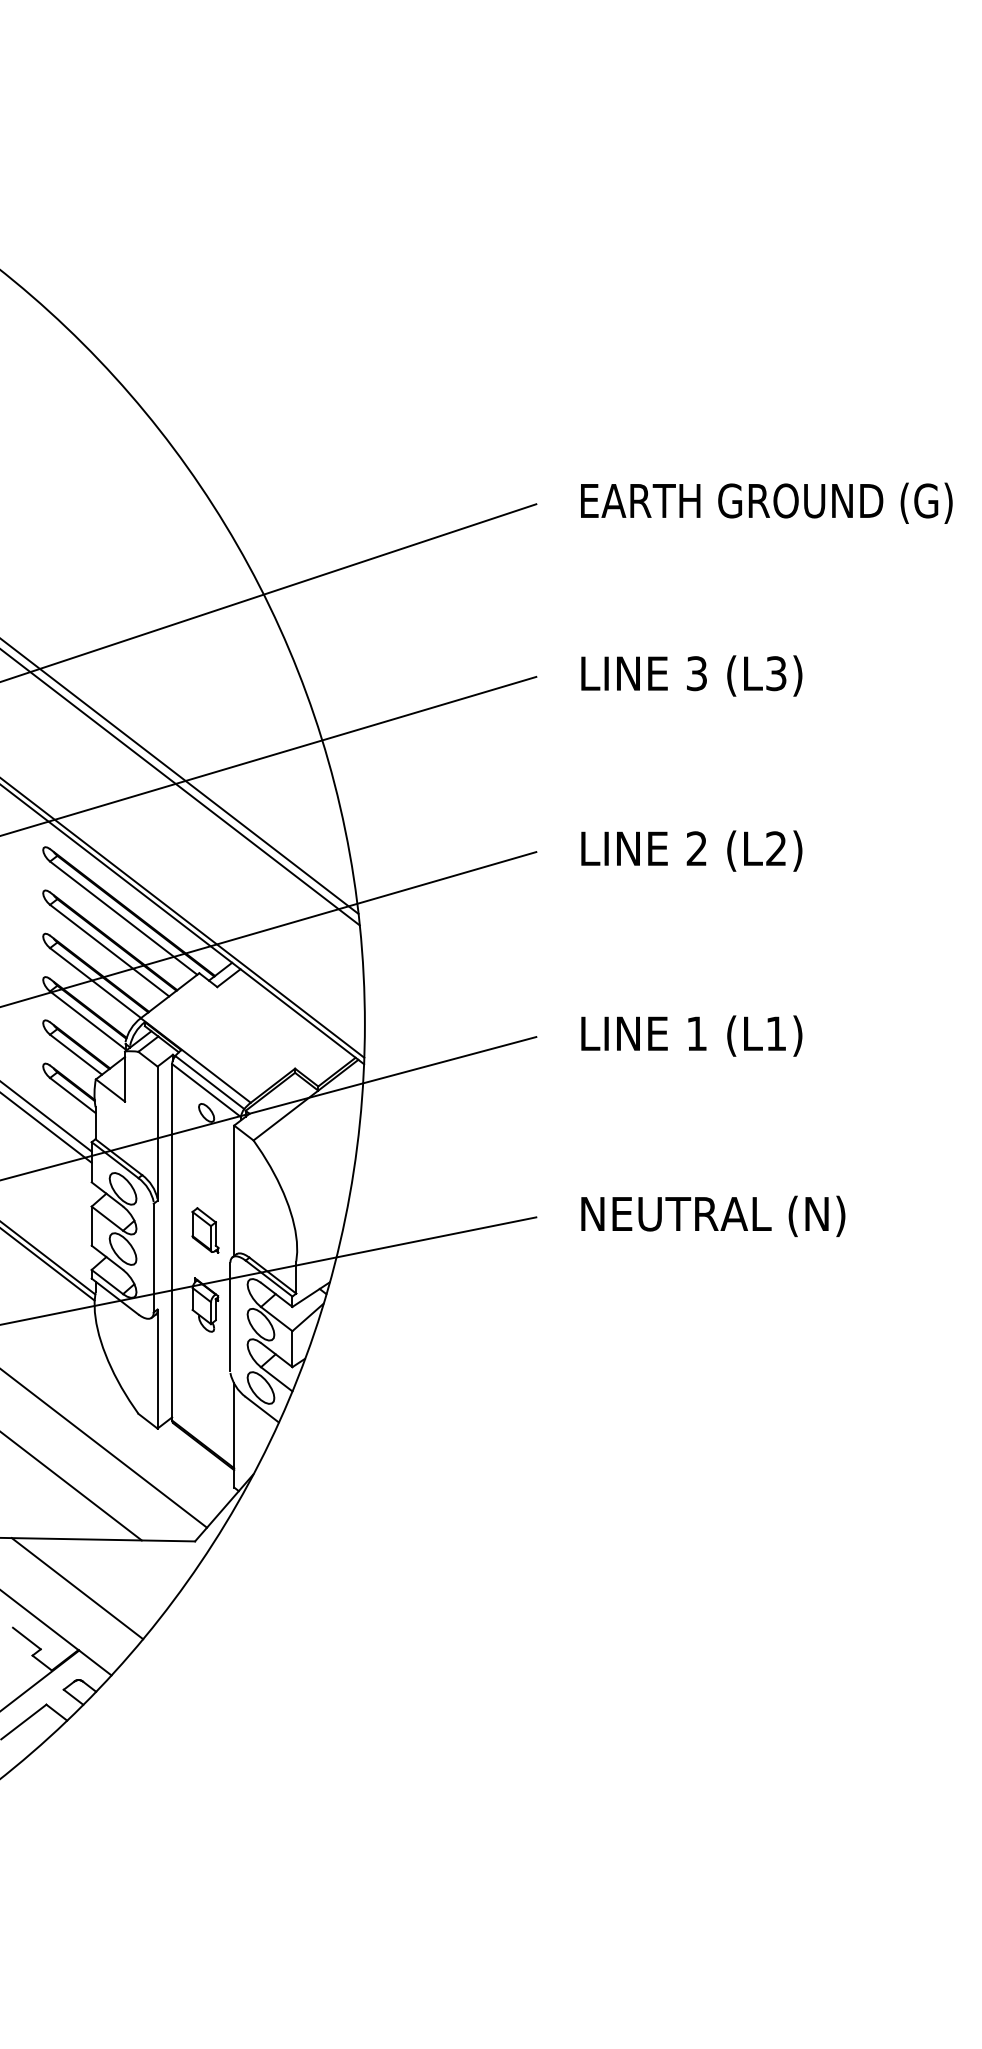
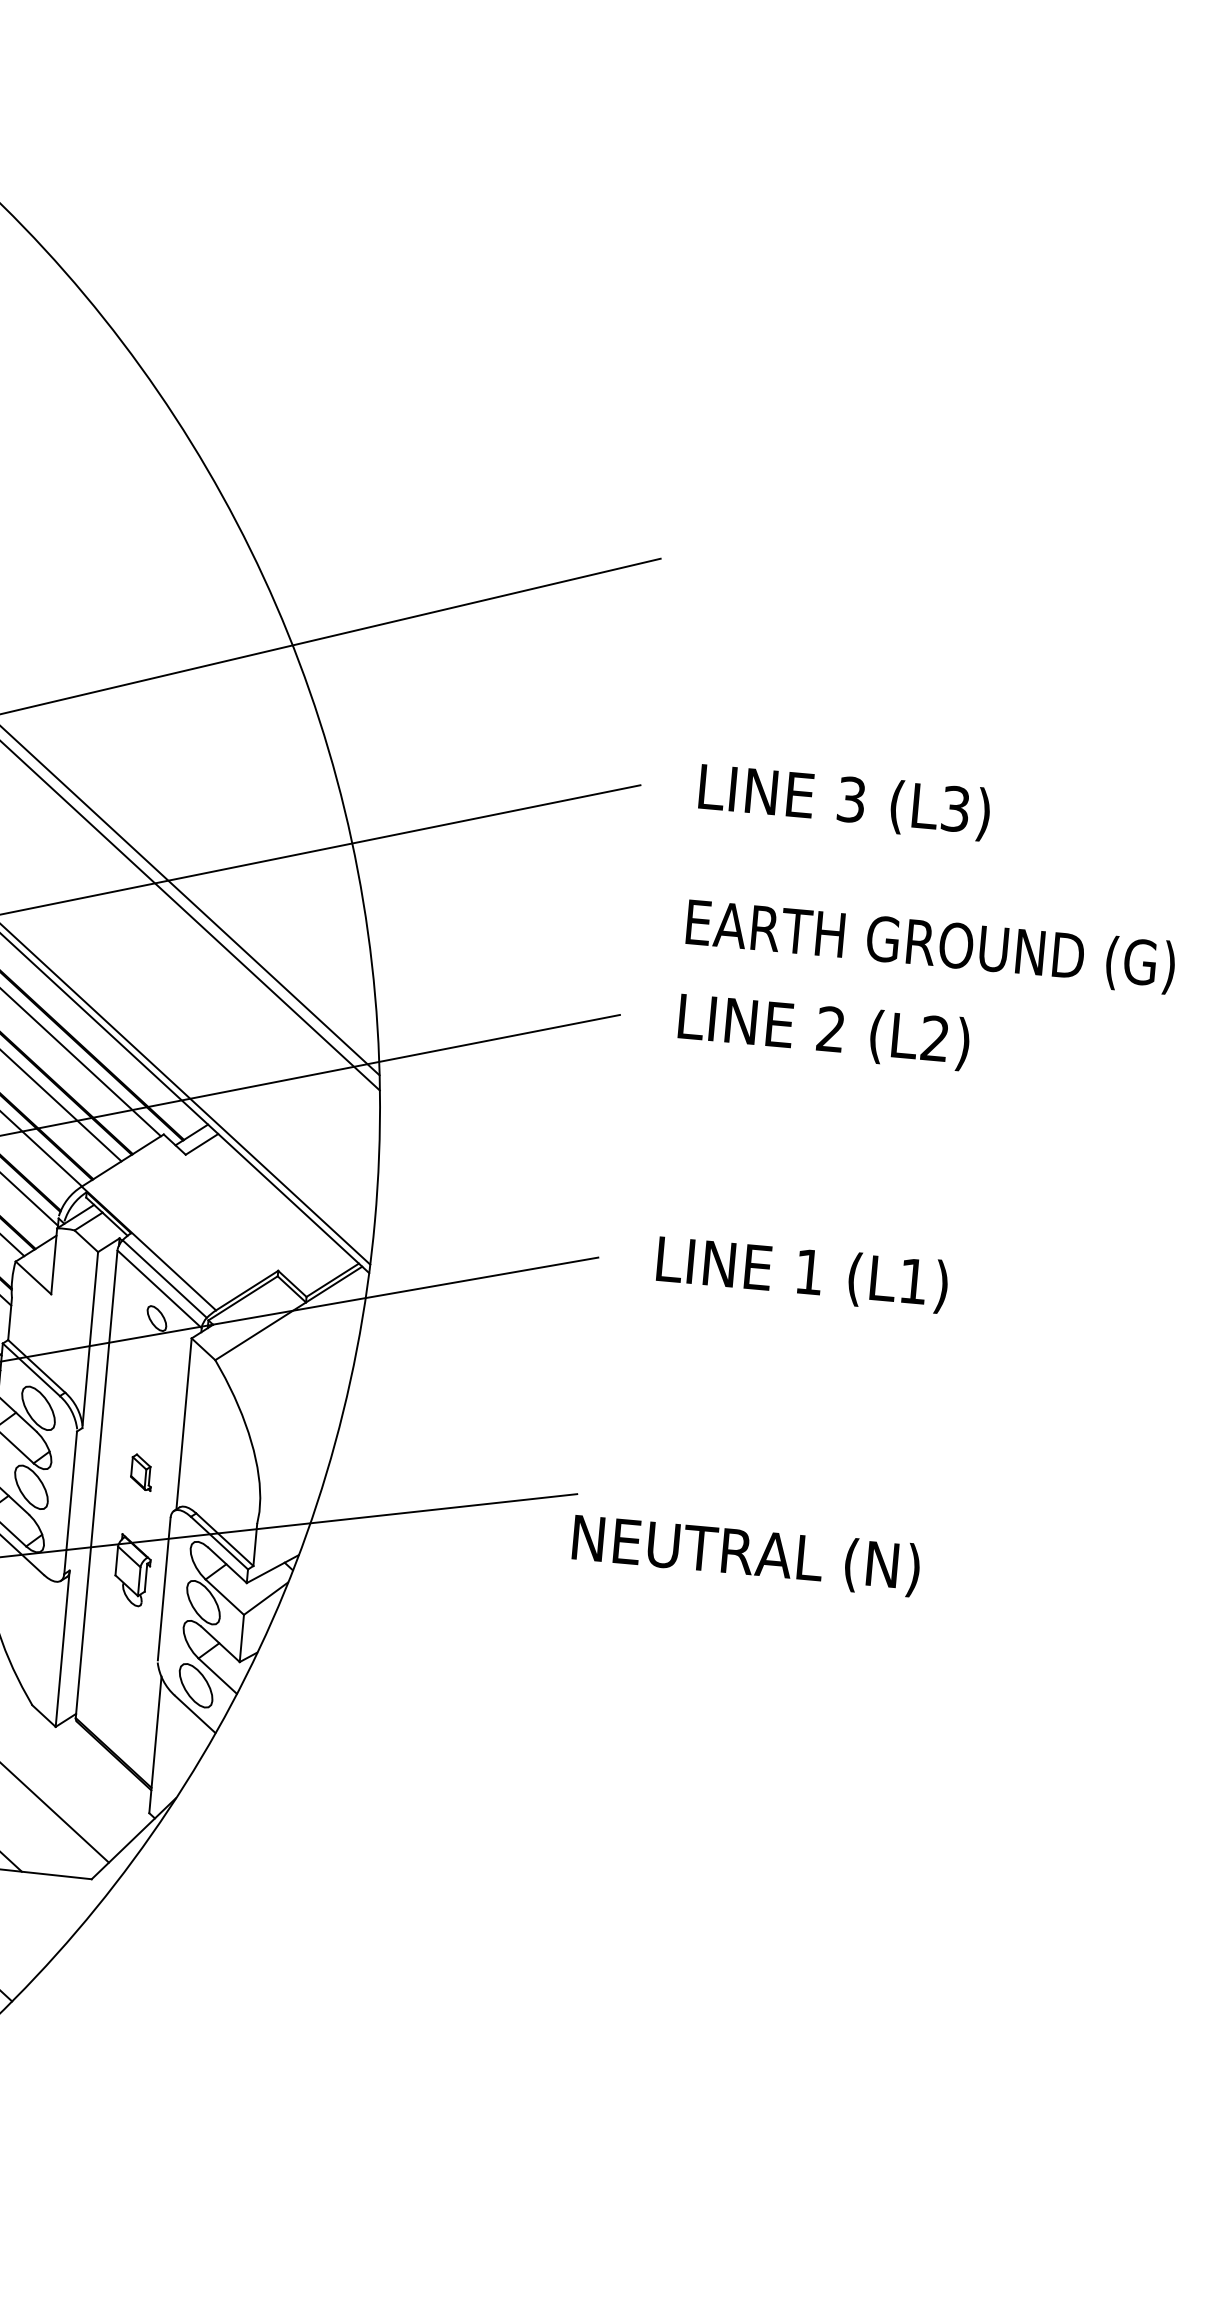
text: (766, 502) -> (930, 945), moved
text: (713, 1215) -> (746, 1554), moved
part: (205, 1230) -> (141, 1472), size x0.6

